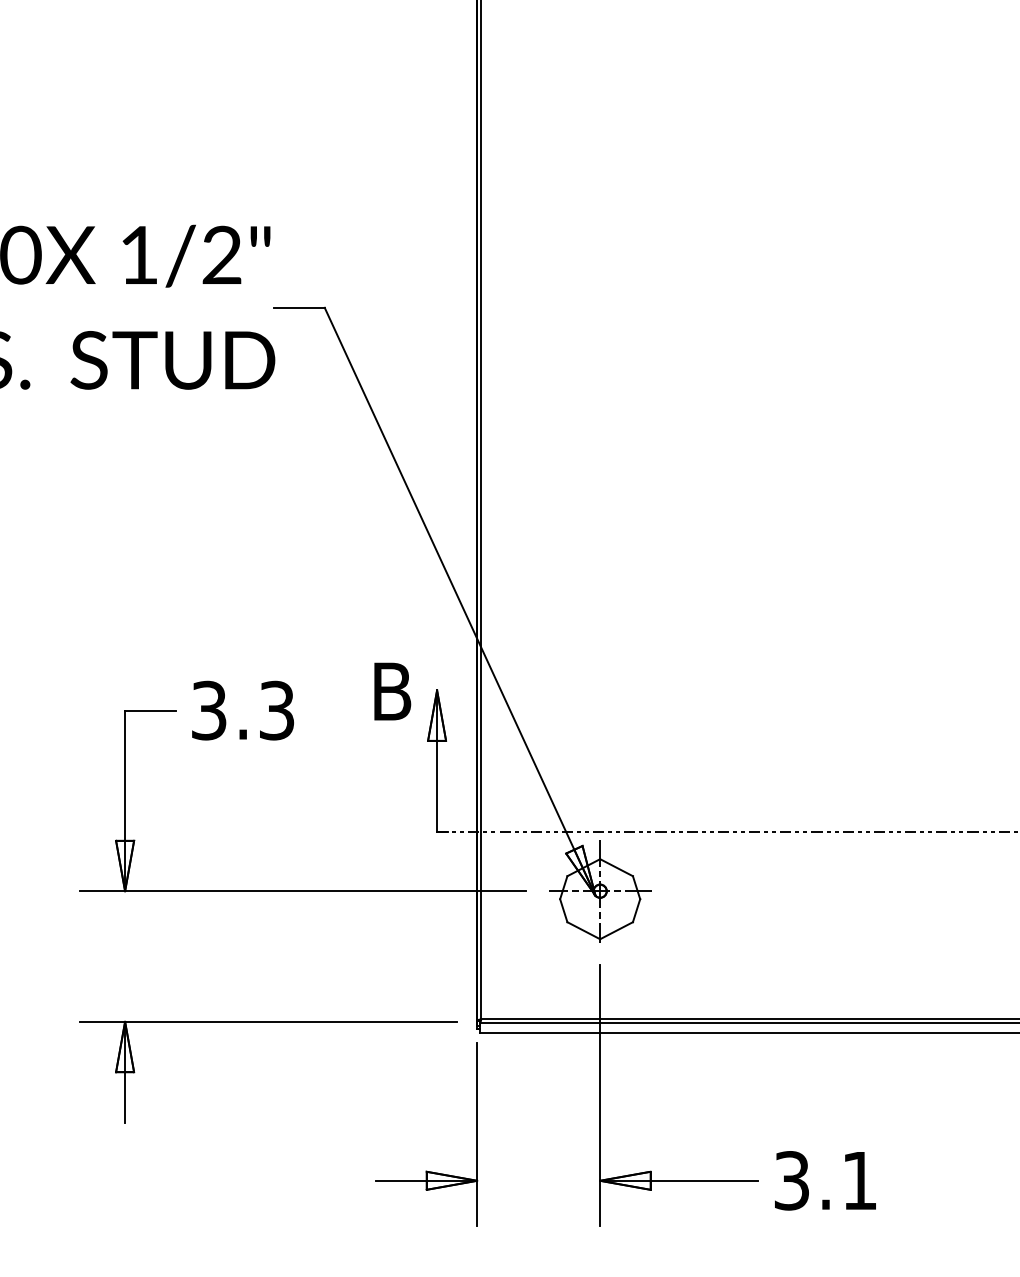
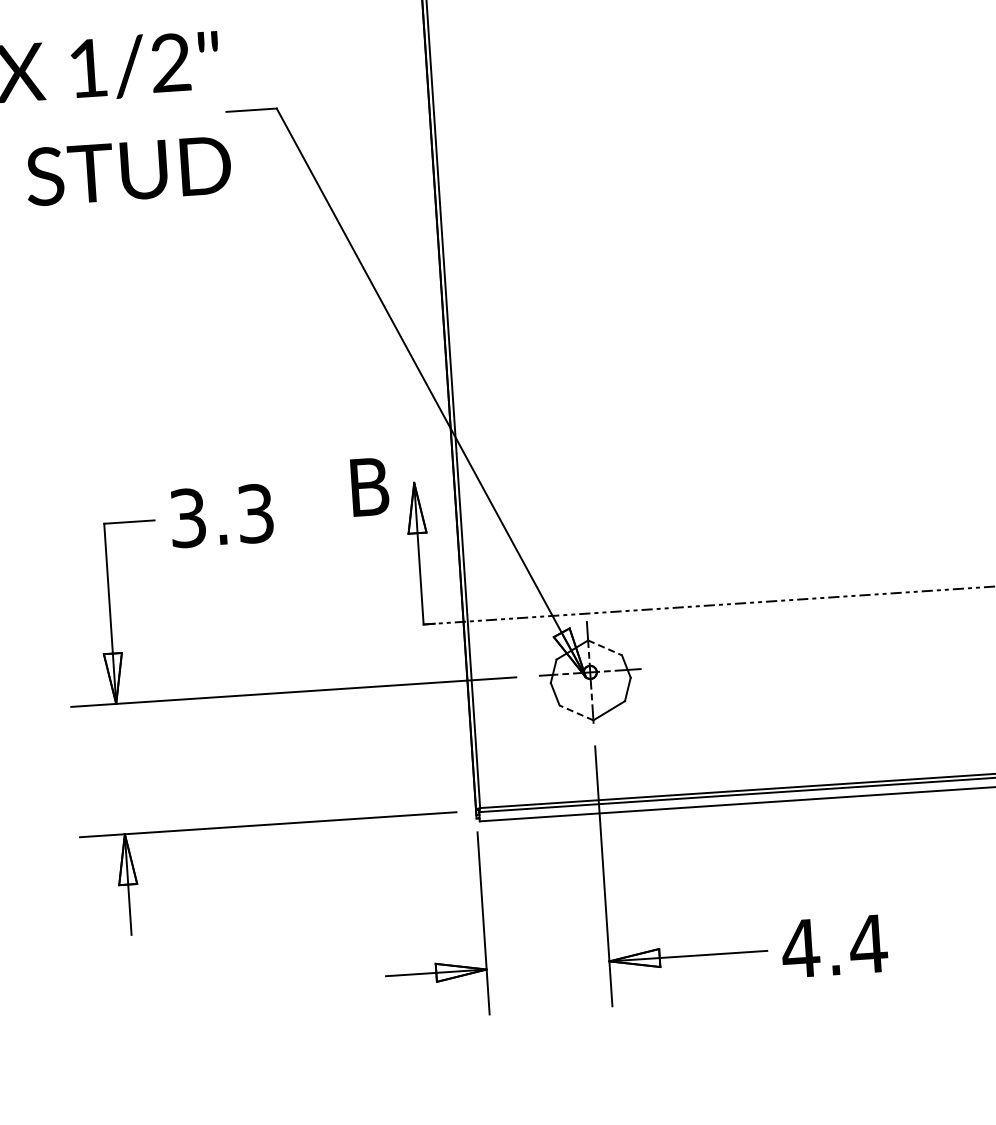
line: (617, 867) -> (605, 647), solid -> dashed
line: (583, 930) -> (576, 712), solid -> dashed
text: (825, 1180) -> (834, 946), 3.1 -> 4.4

